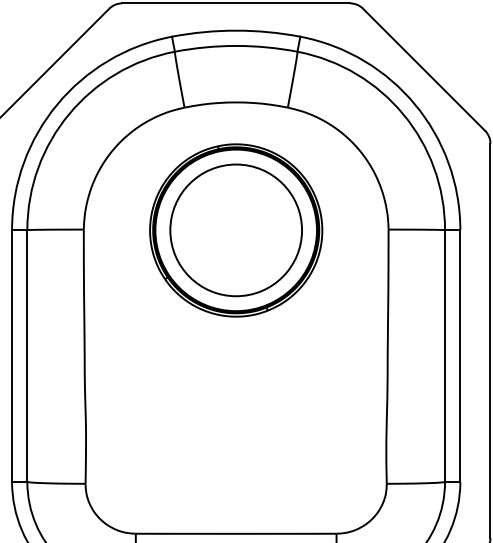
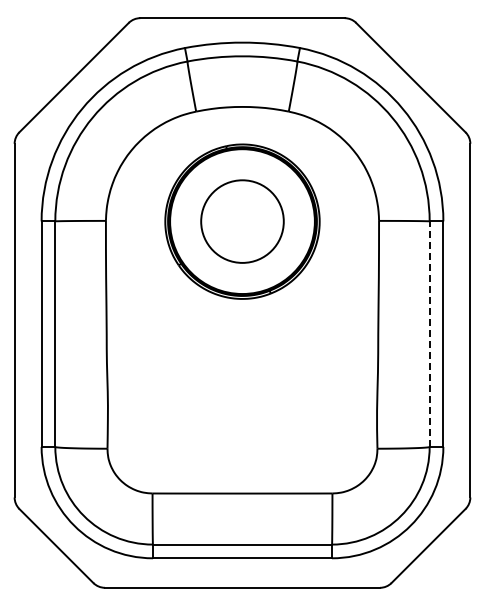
circle: (236, 230) -> (242, 221), size x0.7
line: (444, 356) -> (429, 334), solid -> dashed

